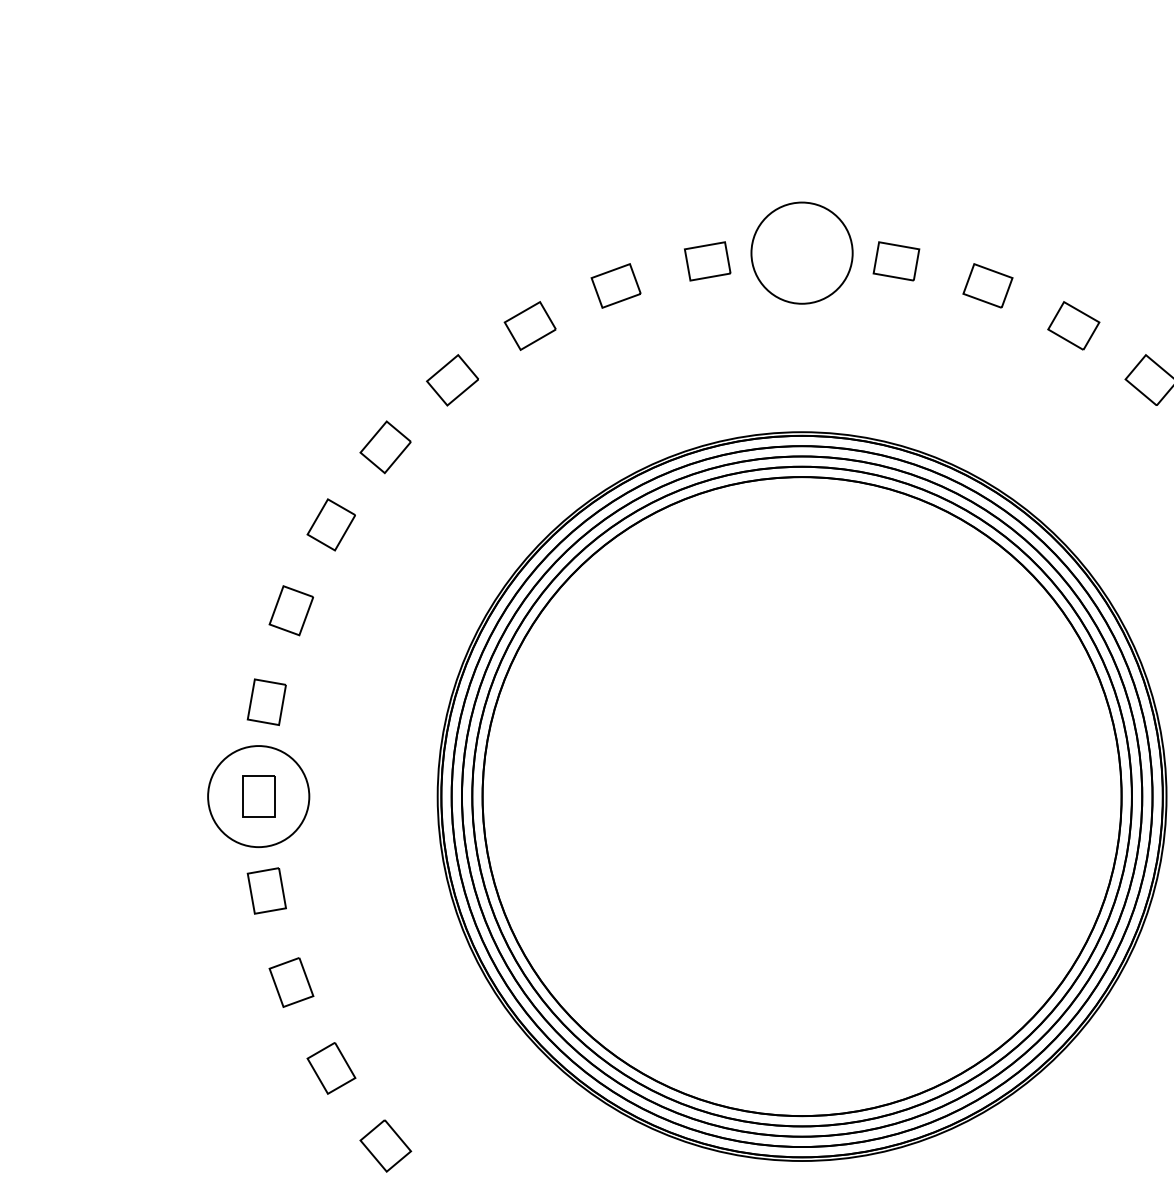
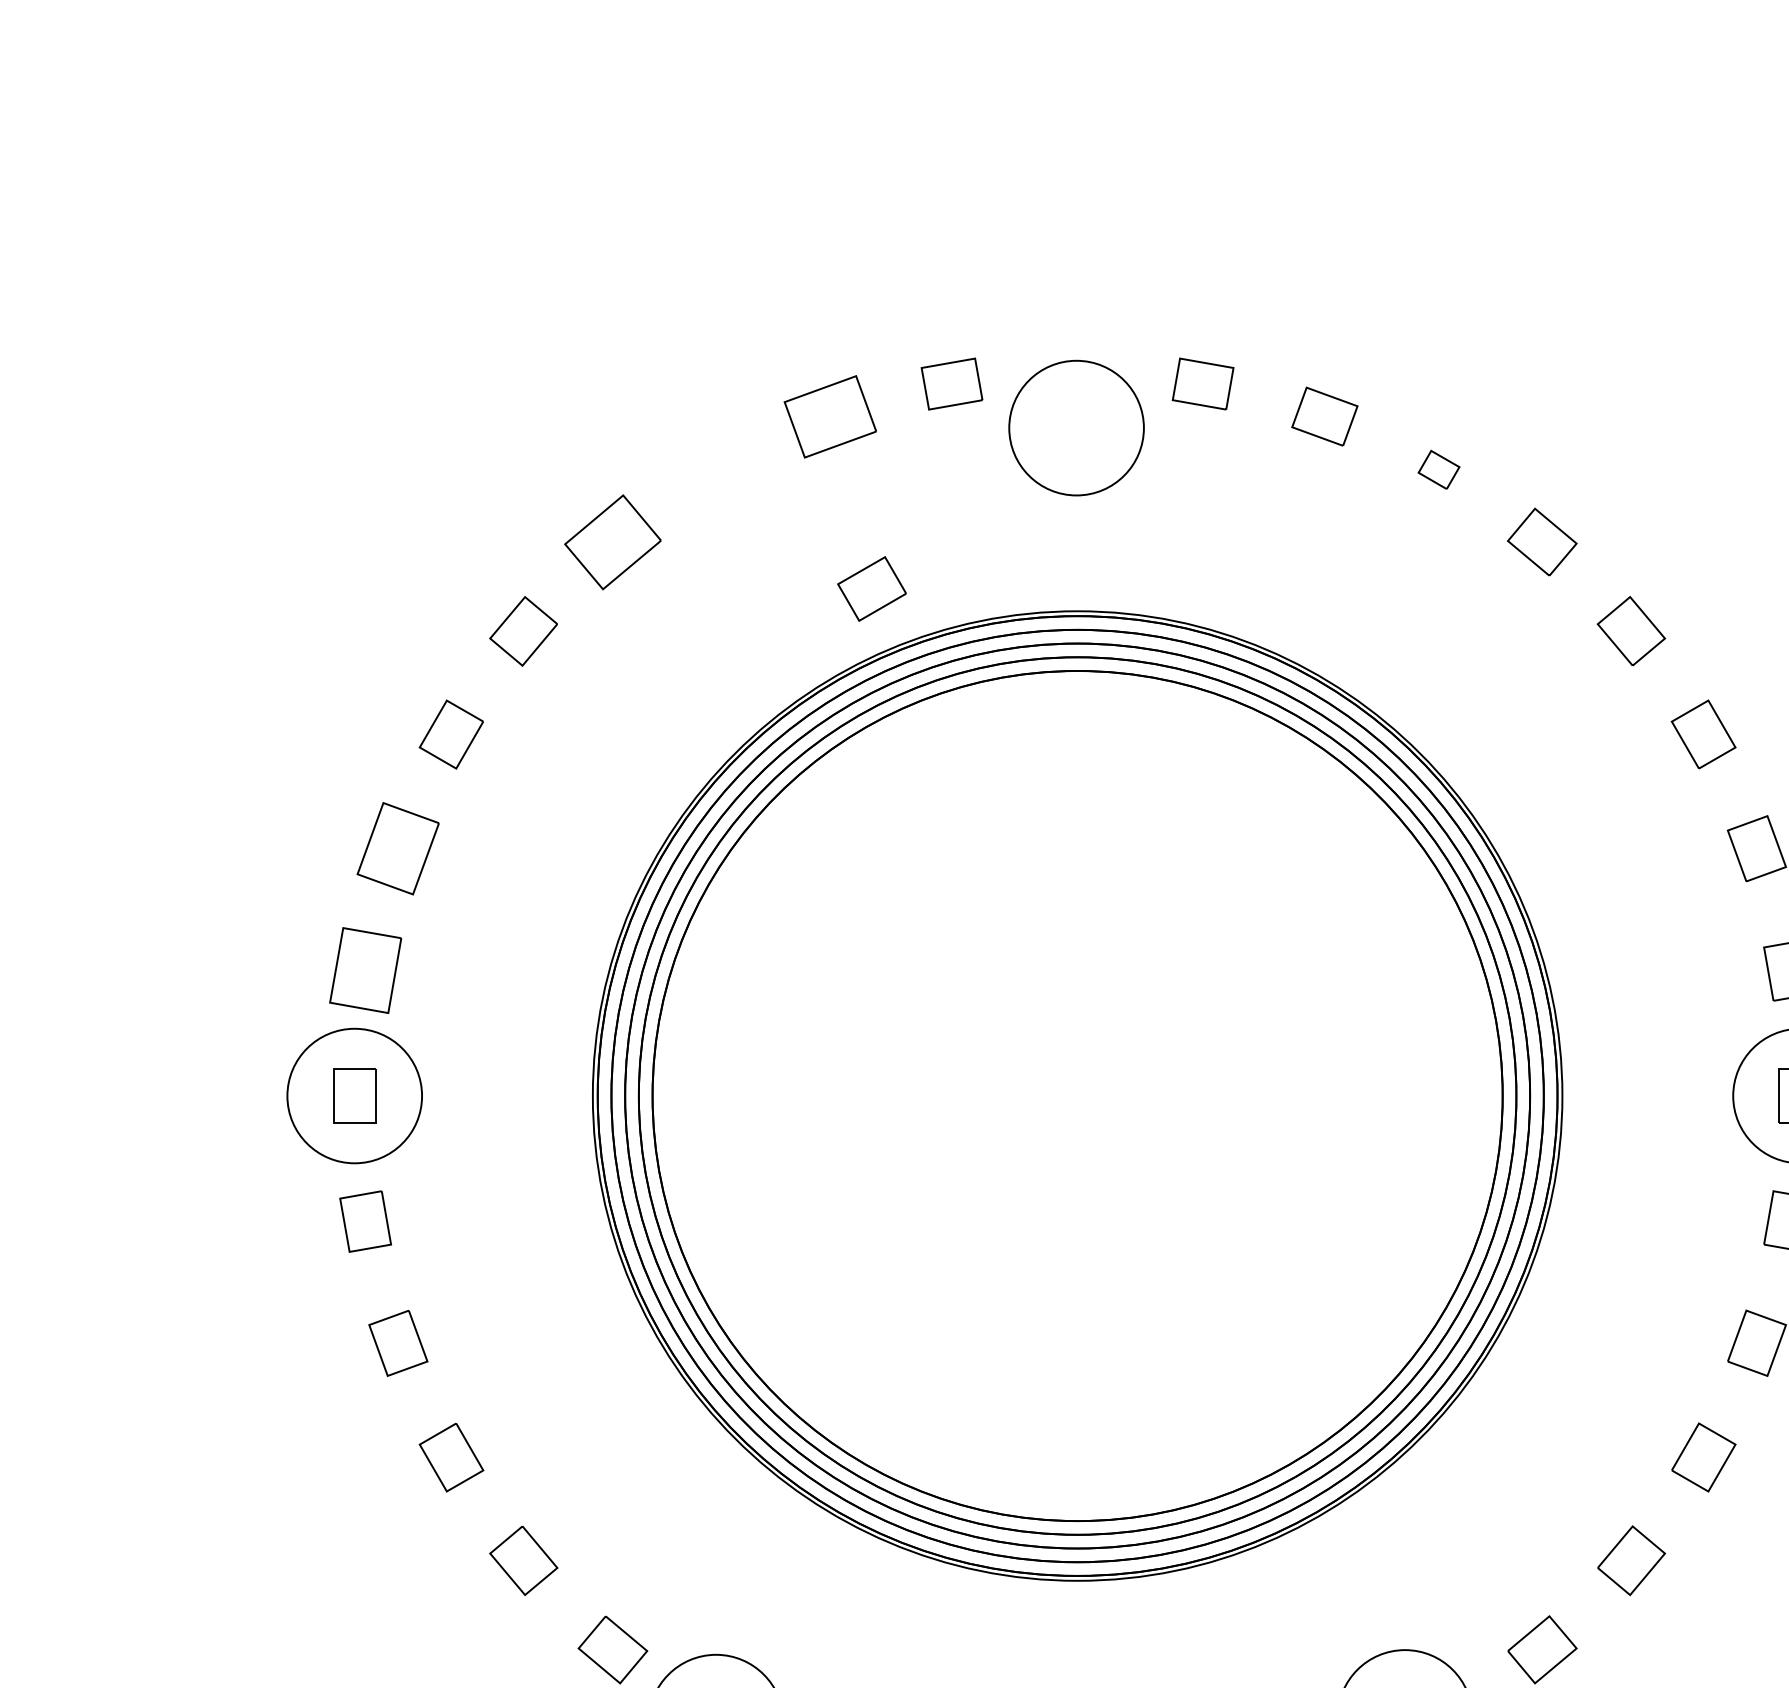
part: (802, 252) -> (1076, 427), moved
part: (615, 285) -> (829, 416), size x1.4
part: (529, 325) -> (871, 588), moved
part: (1073, 325) -> (1438, 469), size x0.6
part: (452, 379) -> (612, 541), size x1.4
part: (291, 610) -> (398, 848), size x1.4
part: (266, 702) -> (365, 970), size x1.4

